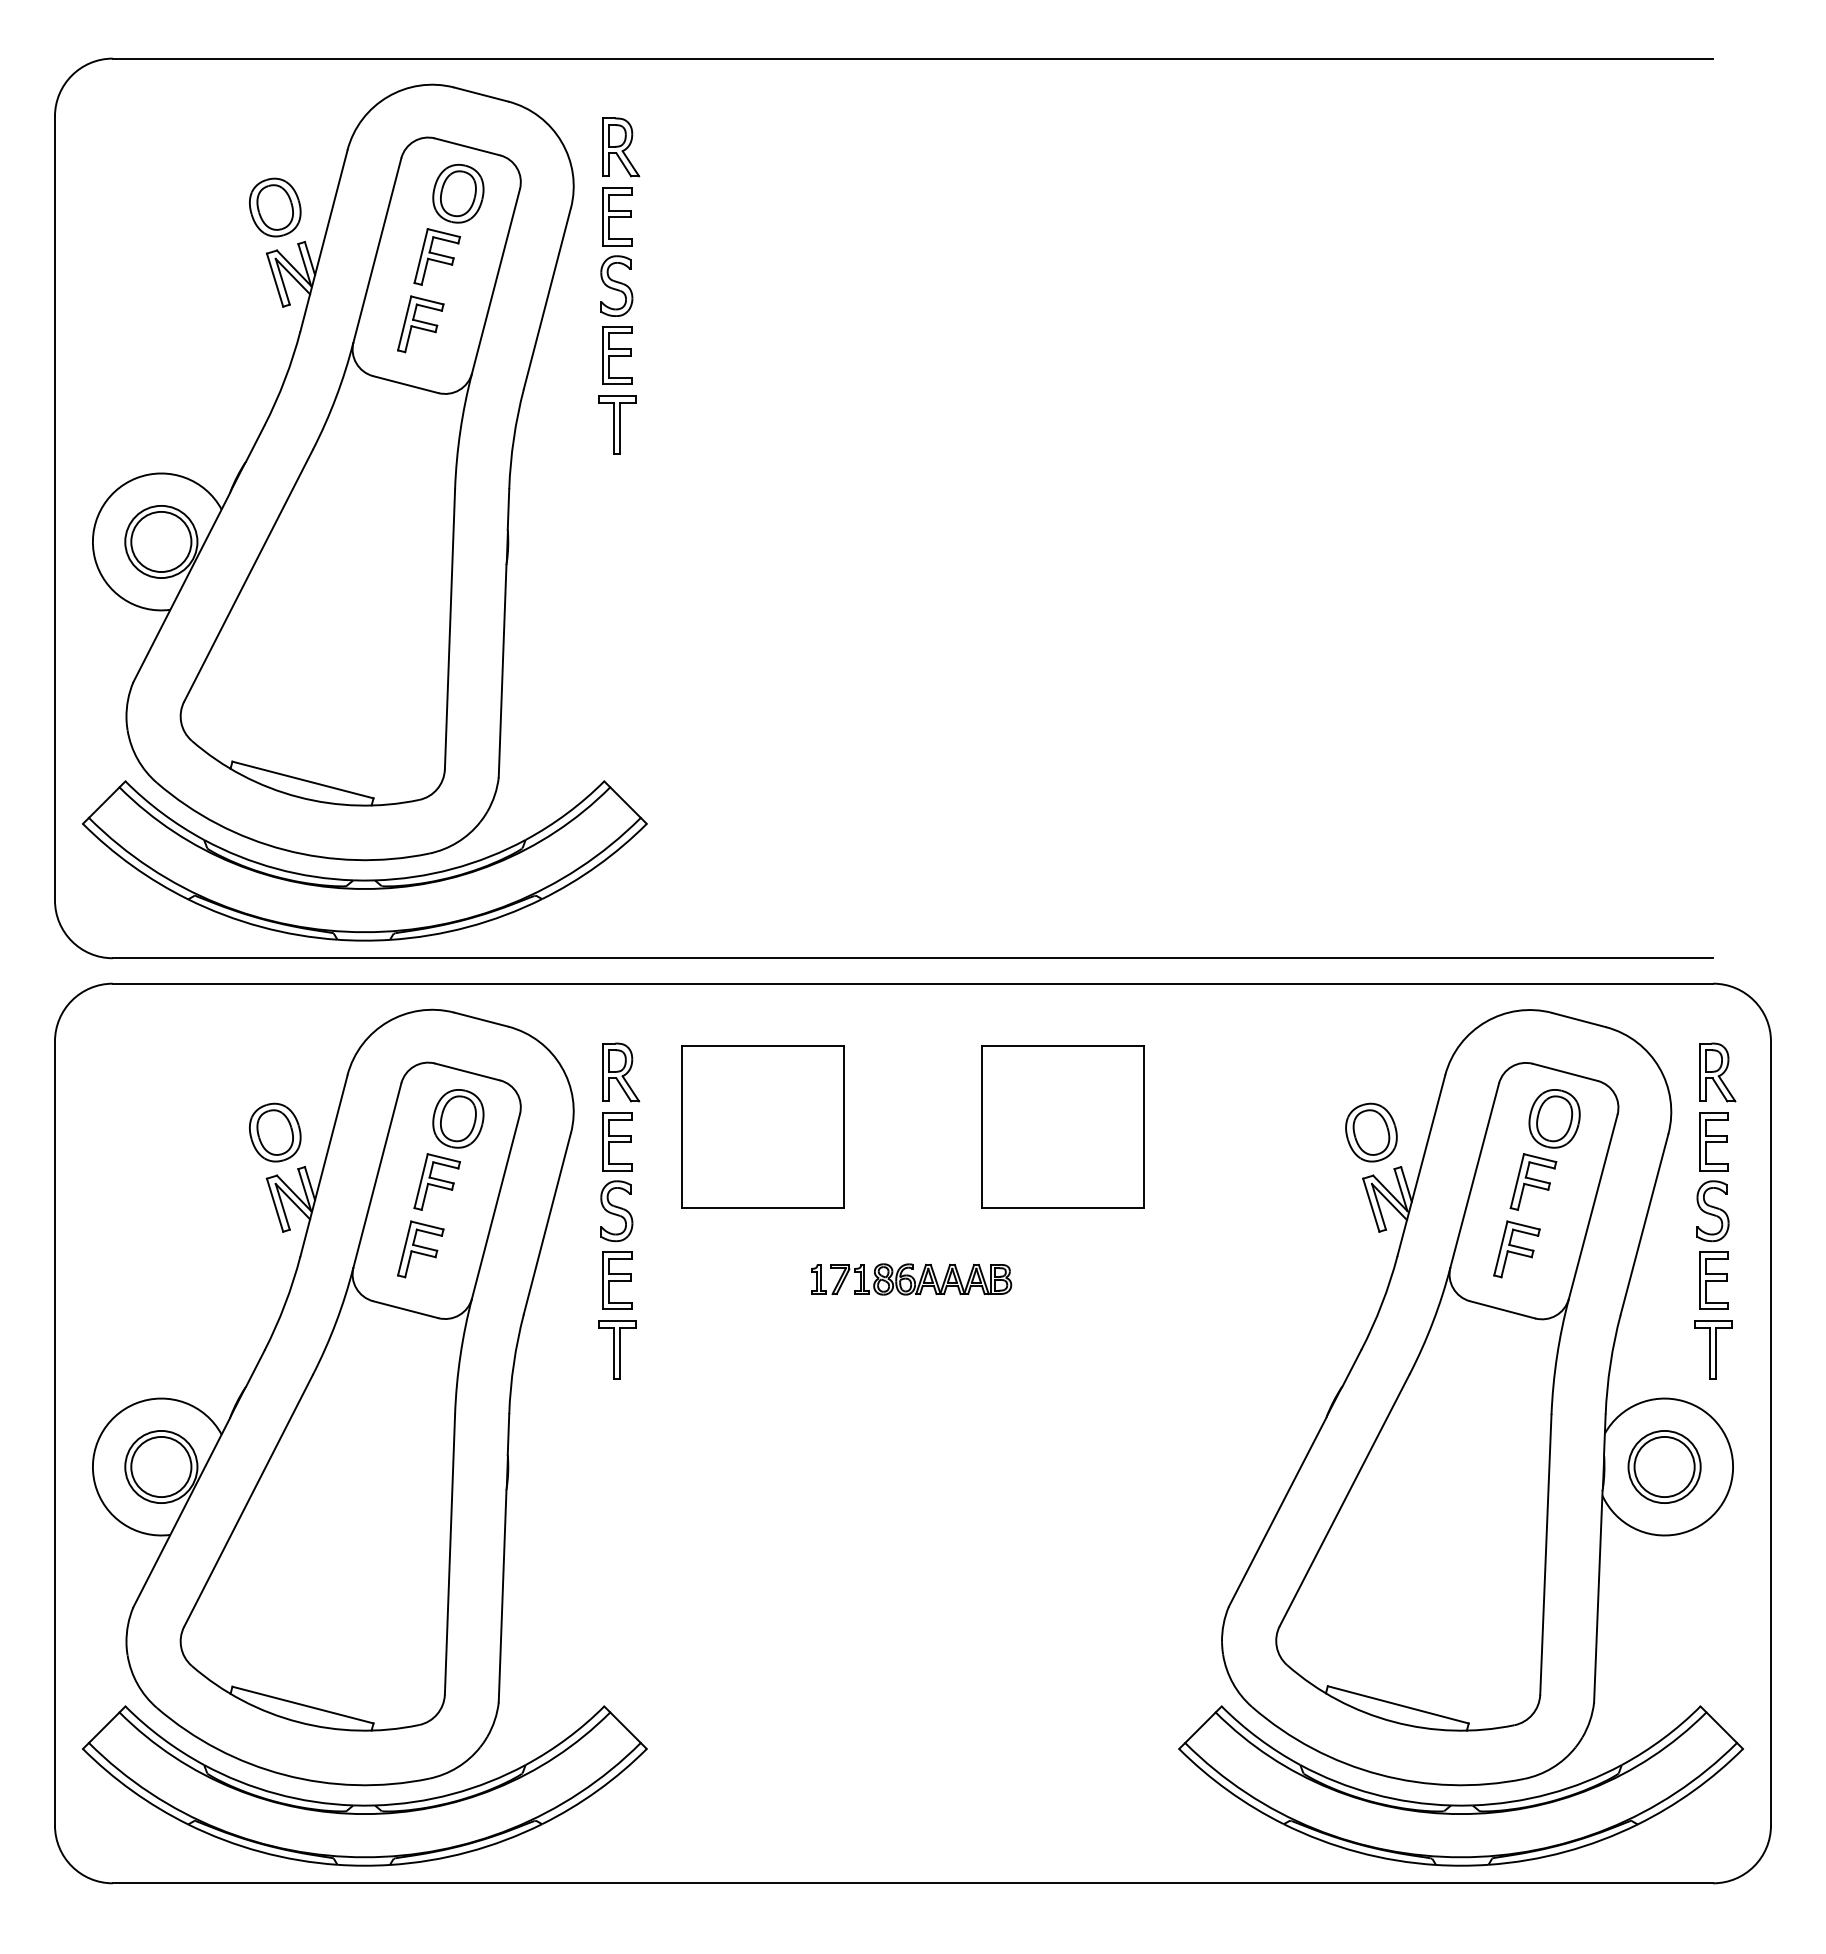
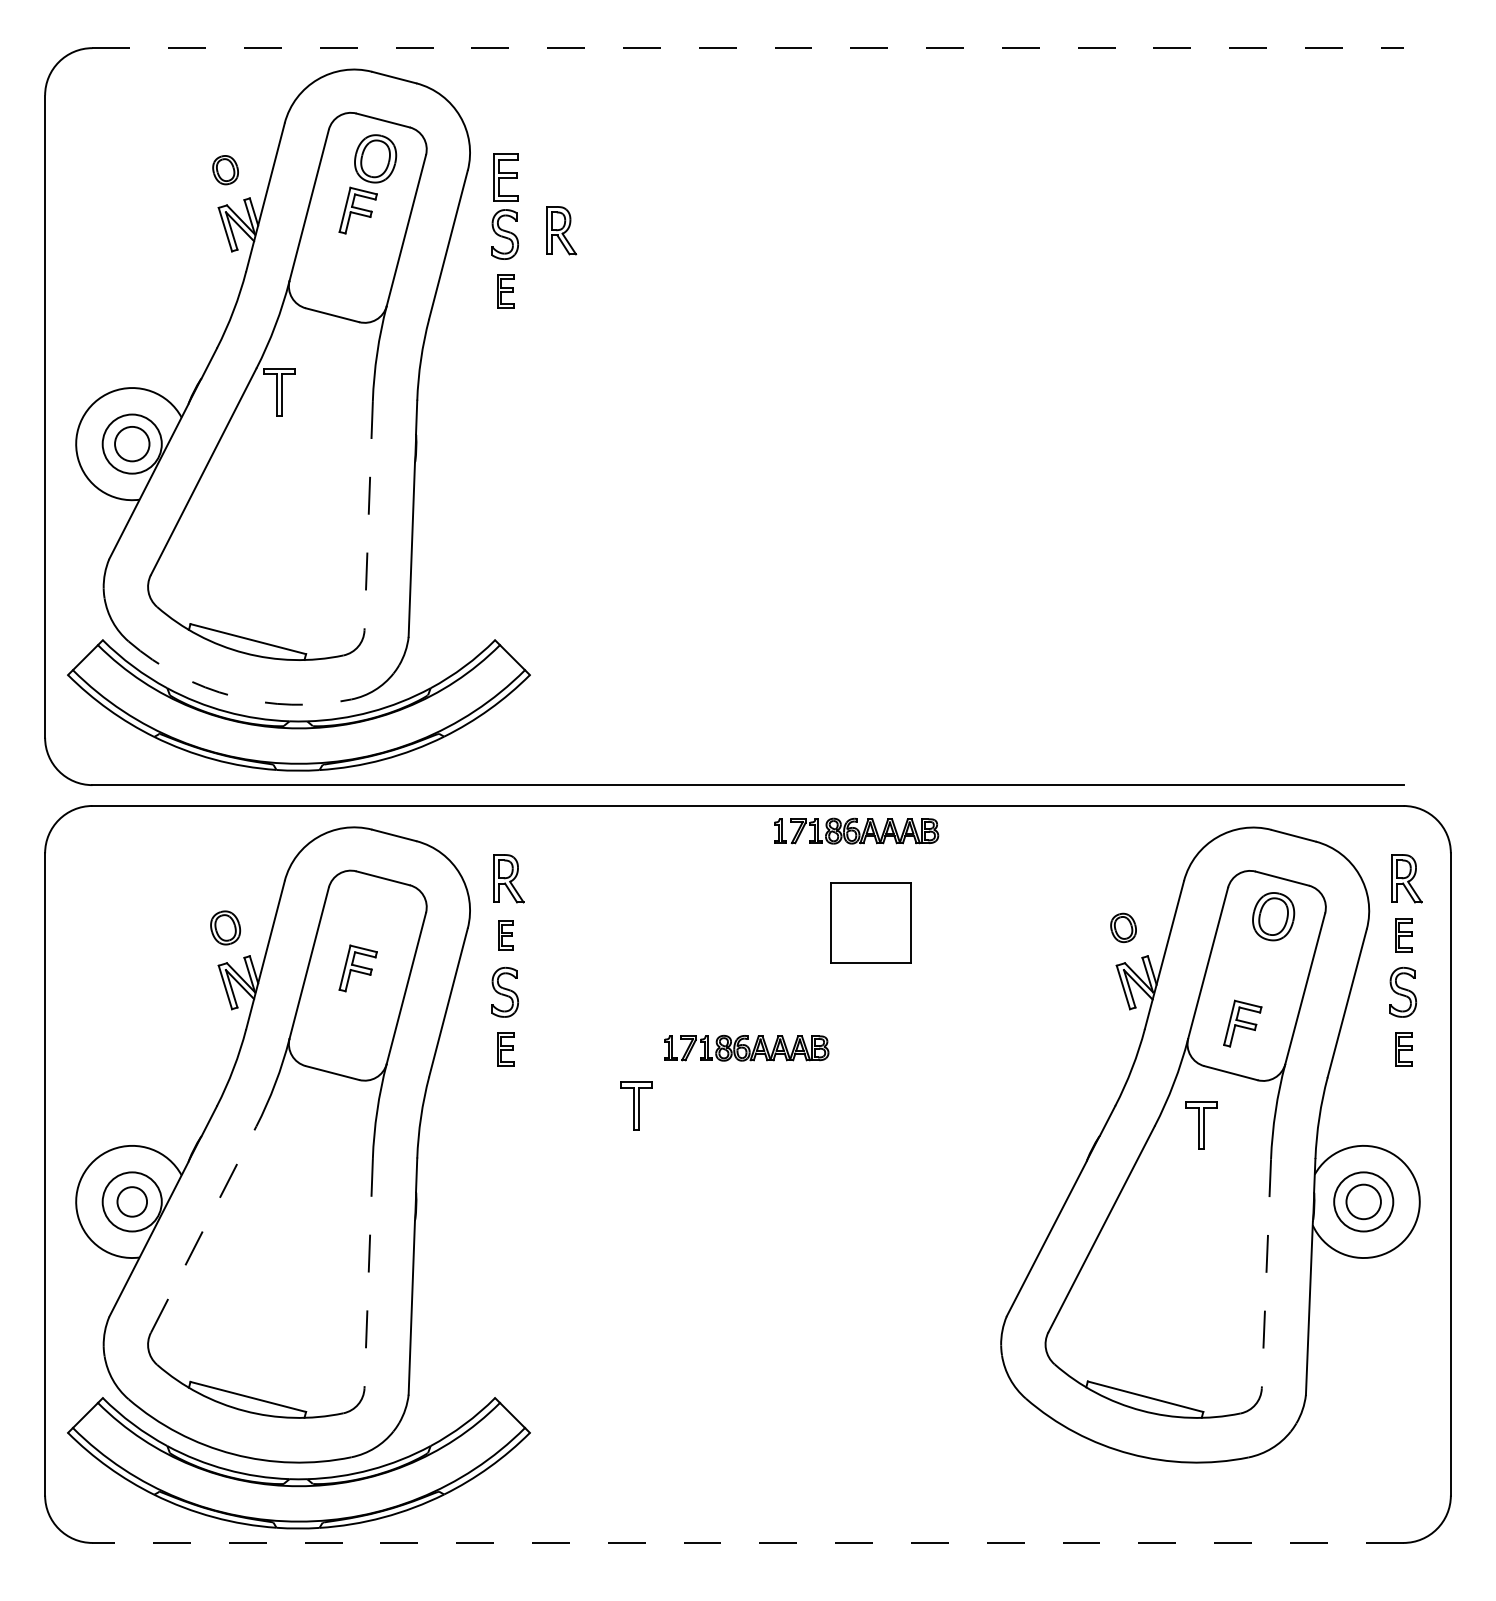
line: (913, 58) -> (748, 48), solid -> dashed
part: (621, 147) -> (561, 230), moved
part: (275, 207) -> (225, 170), size x0.6
part: (420, 324) -> (344, 265), removed
part: (617, 355) -> (505, 291), size x0.7
part: (617, 424) -> (279, 392), moved
circle: (161, 541) -> (132, 443), size x0.7
line: (449, 629) -> (368, 515), solid -> dashed
arc: (284, 849) -> (233, 696), solid -> dashed
part: (1045, 1014) -> (856, 831), added
part: (458, 1118) -> (375, 916), removed
part: (762, 1126) -> (624, 922), removed
part: (1062, 1126) -> (870, 922), size x0.6
part: (275, 1132) -> (225, 927), size x0.7
part: (1371, 1132) -> (1123, 927), size x0.6
part: (617, 1141) -> (505, 935), size x0.6
part: (1713, 1141) -> (1403, 935), size x0.7
part: (1533, 1181) -> (1256, 968), removed
part: (420, 1249) -> (344, 1023), removed
part: (617, 1280) -> (505, 1049), size x0.7
part: (1713, 1280) -> (1403, 1049), size x0.7
part: (617, 1349) -> (636, 1105), moved
part: (1713, 1349) -> (1201, 1125), moved
circle: (161, 1466) -> (132, 1201), size x0.6
circle: (1664, 1466) -> (1363, 1201), size x0.7
line: (248, 1500) -> (203, 1229), solid -> dashed
line: (449, 1555) -> (368, 1274), solid -> dashed
line: (1545, 1555) -> (1266, 1274), solid -> dashed
part: (1460, 1804) -> (1196, 1478), removed
line: (912, 1883) -> (747, 1543), solid -> dashed

